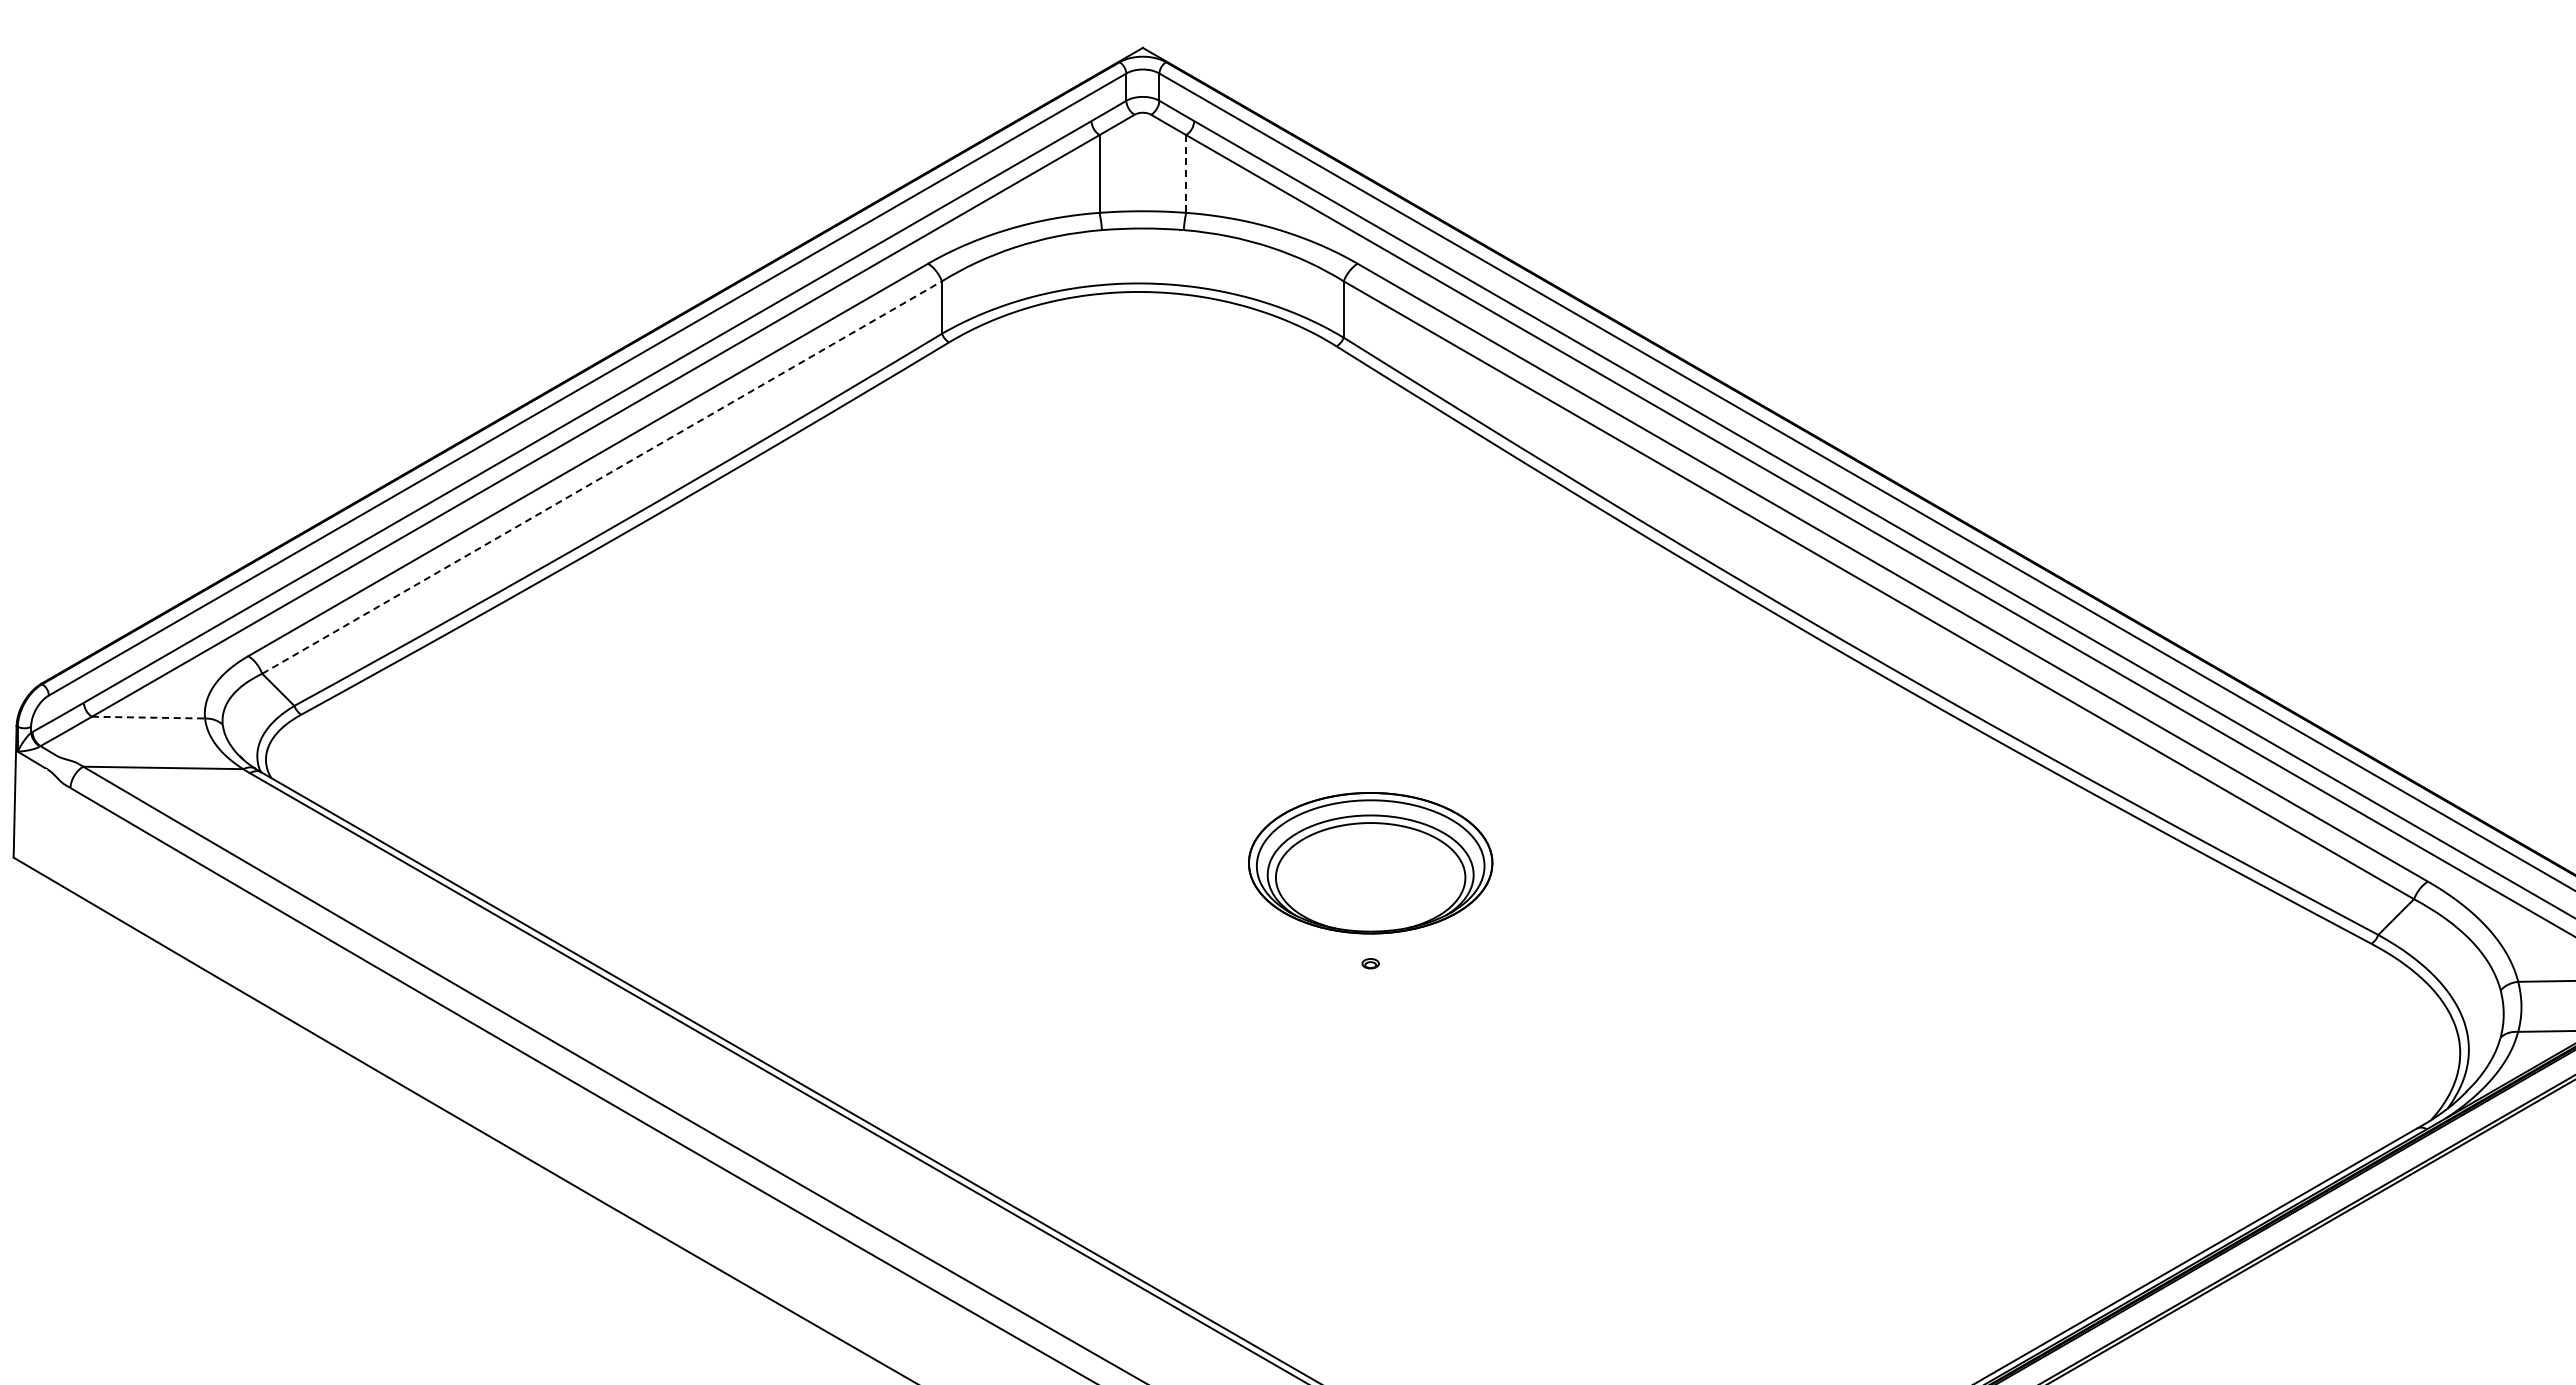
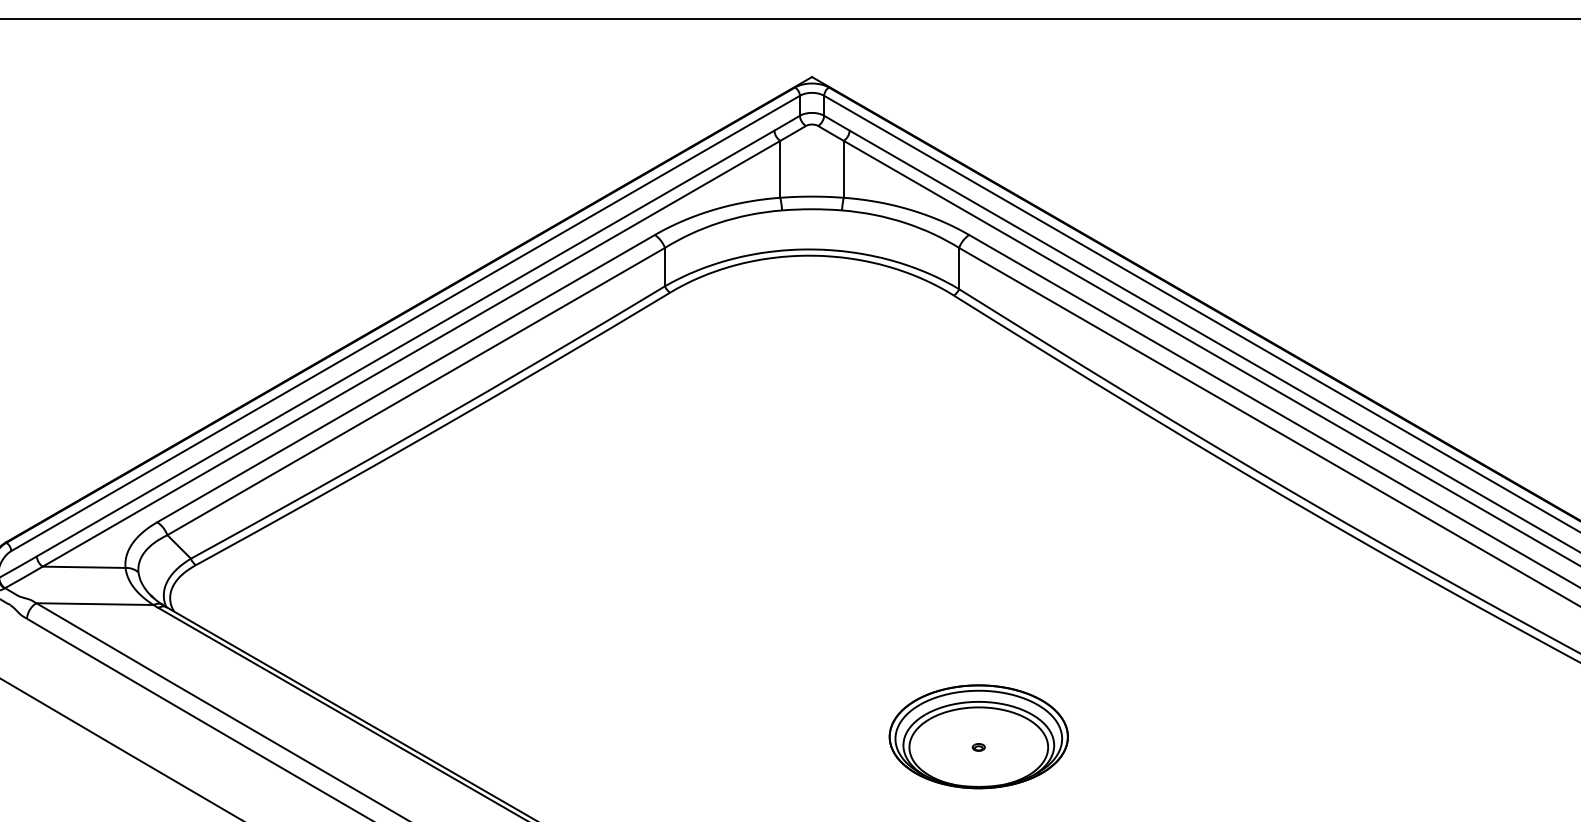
line: (1186, 174) -> (843, 169), dashed -> solid
line: (602, 477) -> (416, 391), dashed -> solid
line: (148, 717) -> (84, 567), dashed -> solid
part: (1370, 863) -> (978, 737), moved

